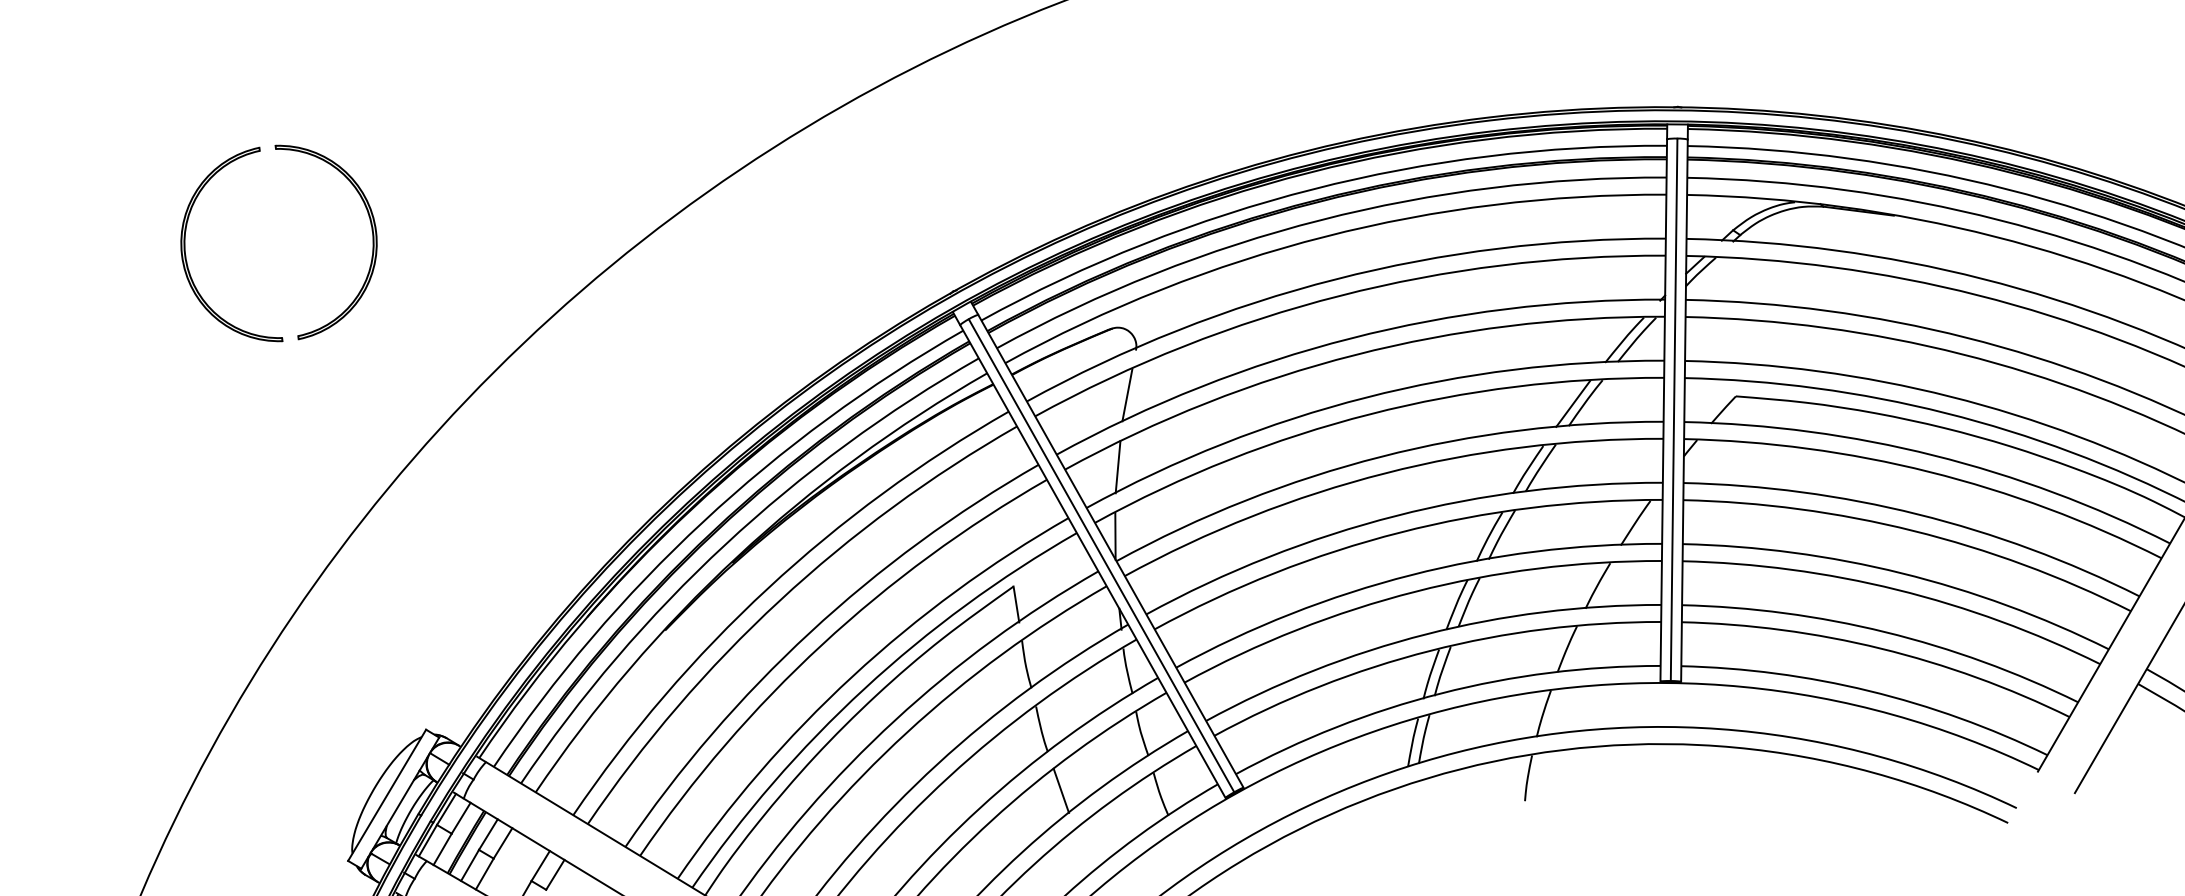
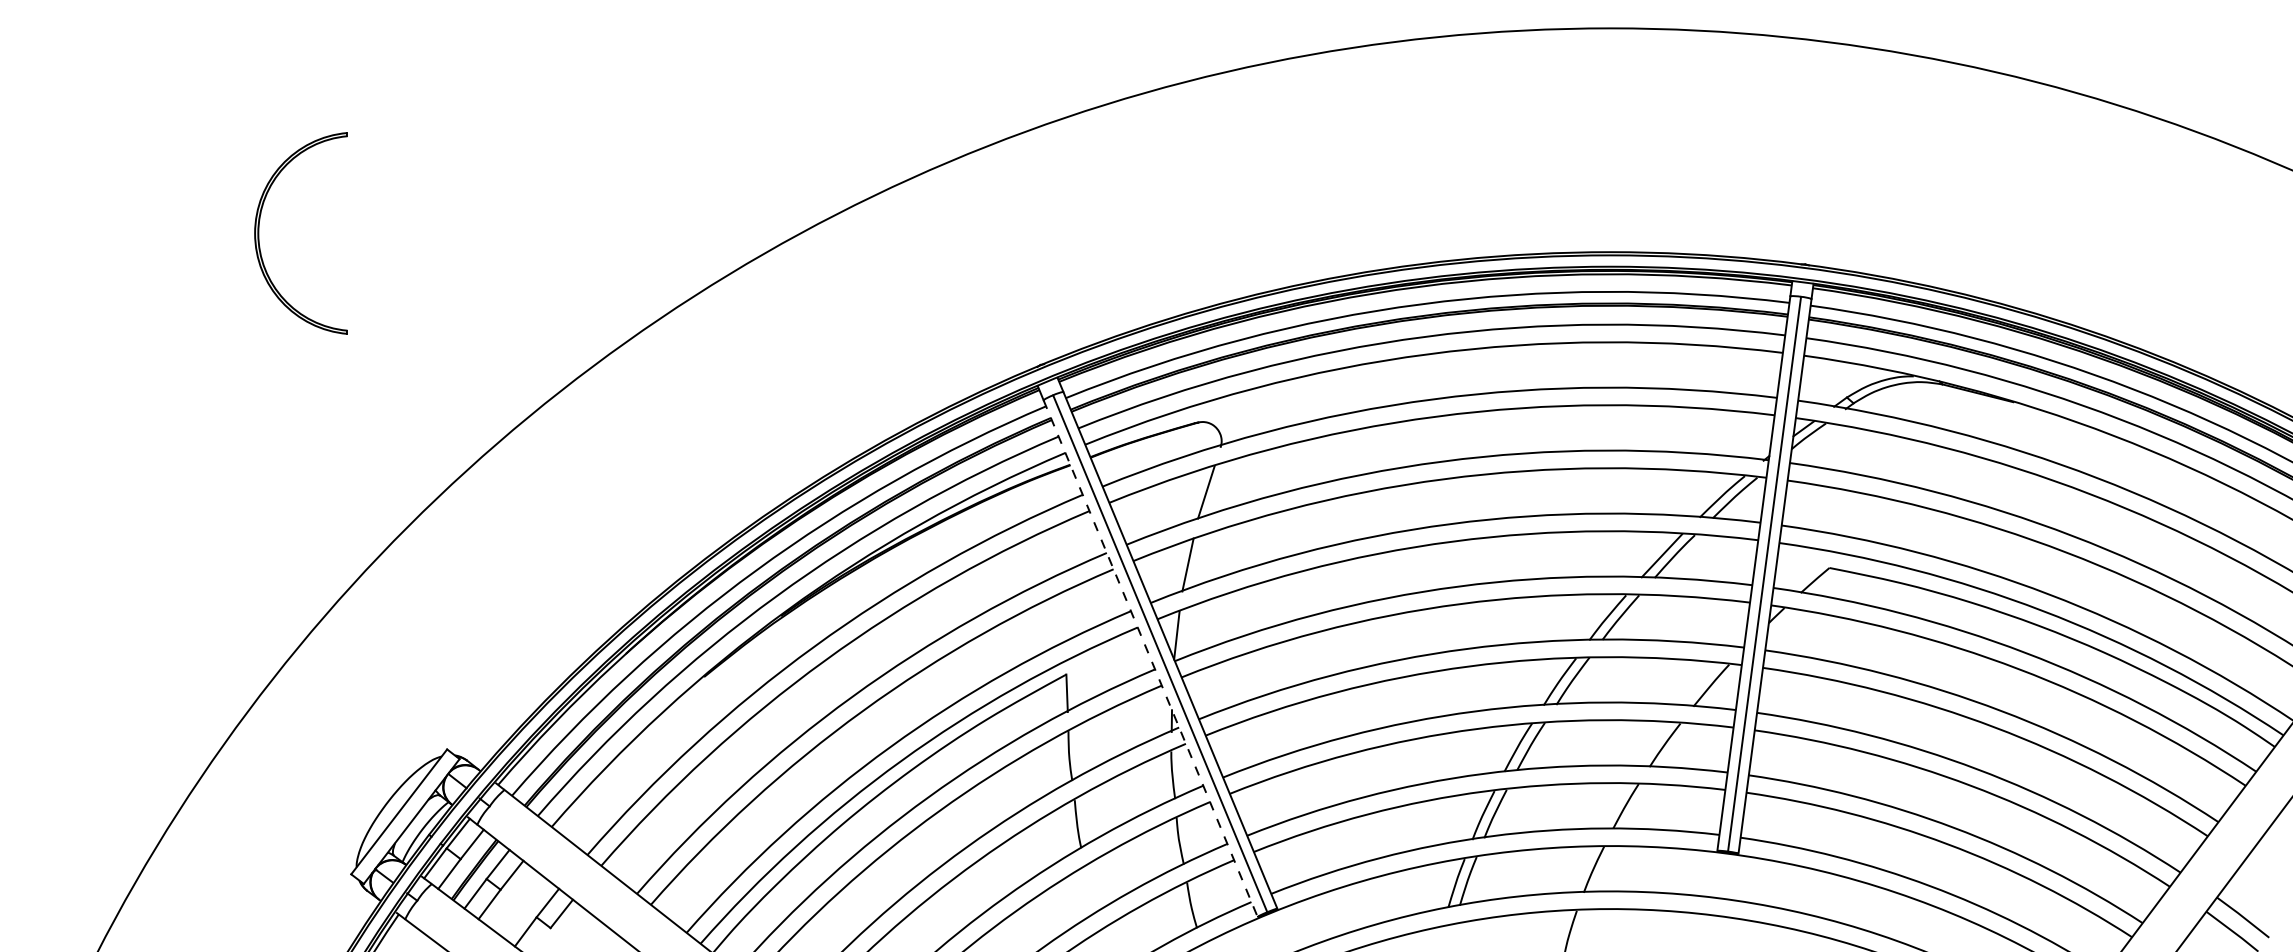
part: (372, 232) -> (452, 233), removed
line: (1092, 561) -> (1150, 658), solid -> dashed
line: (1061, 790) -> (1090, 889), removed

